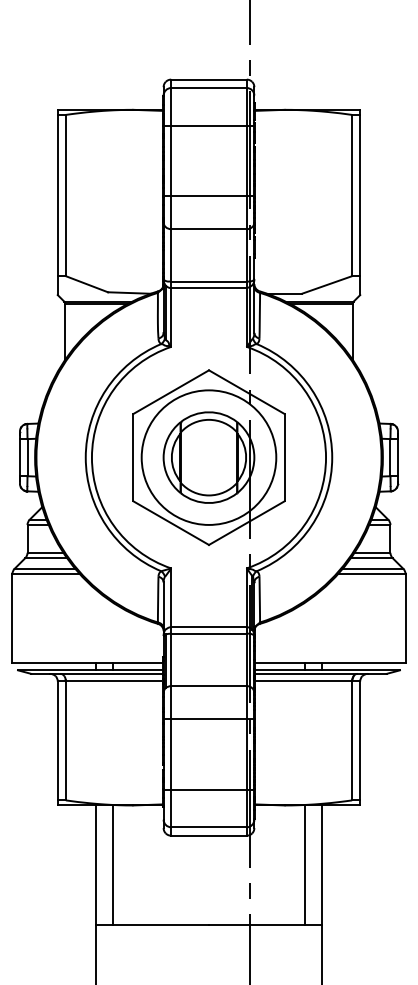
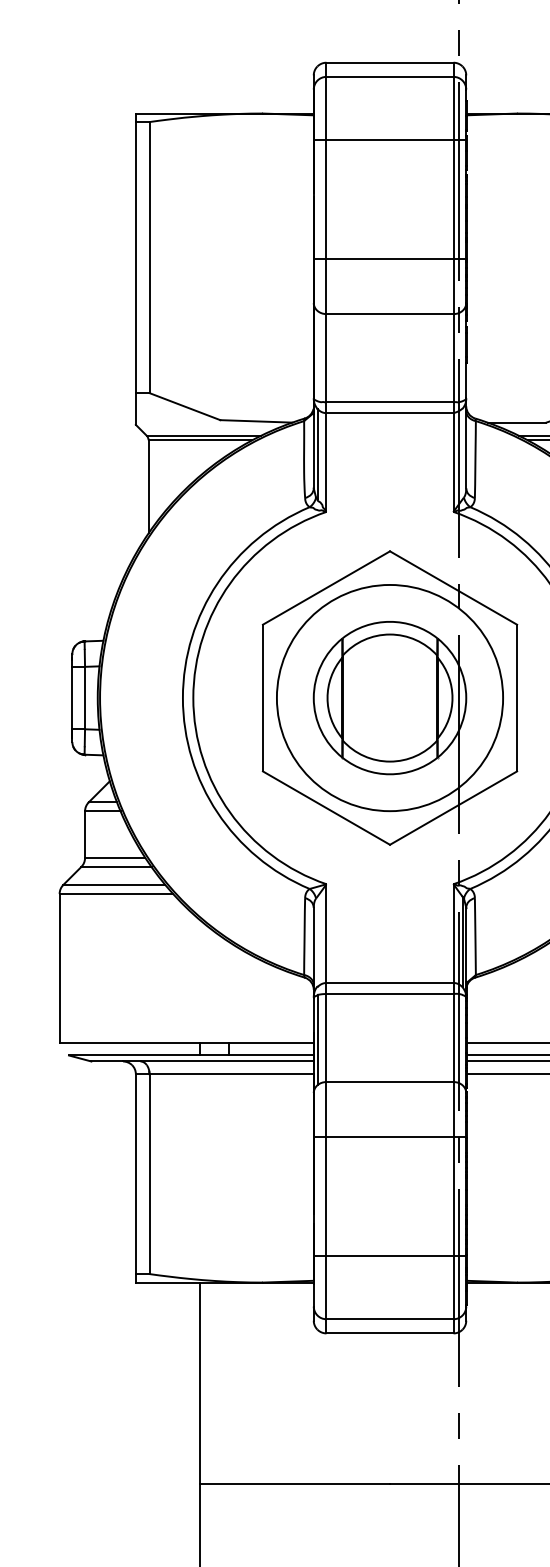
line: (113, 865) -> (229, 1383), removed

